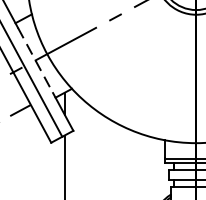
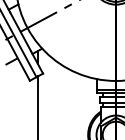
line: (35, 59) -> (20, 31), dashed -> solid

